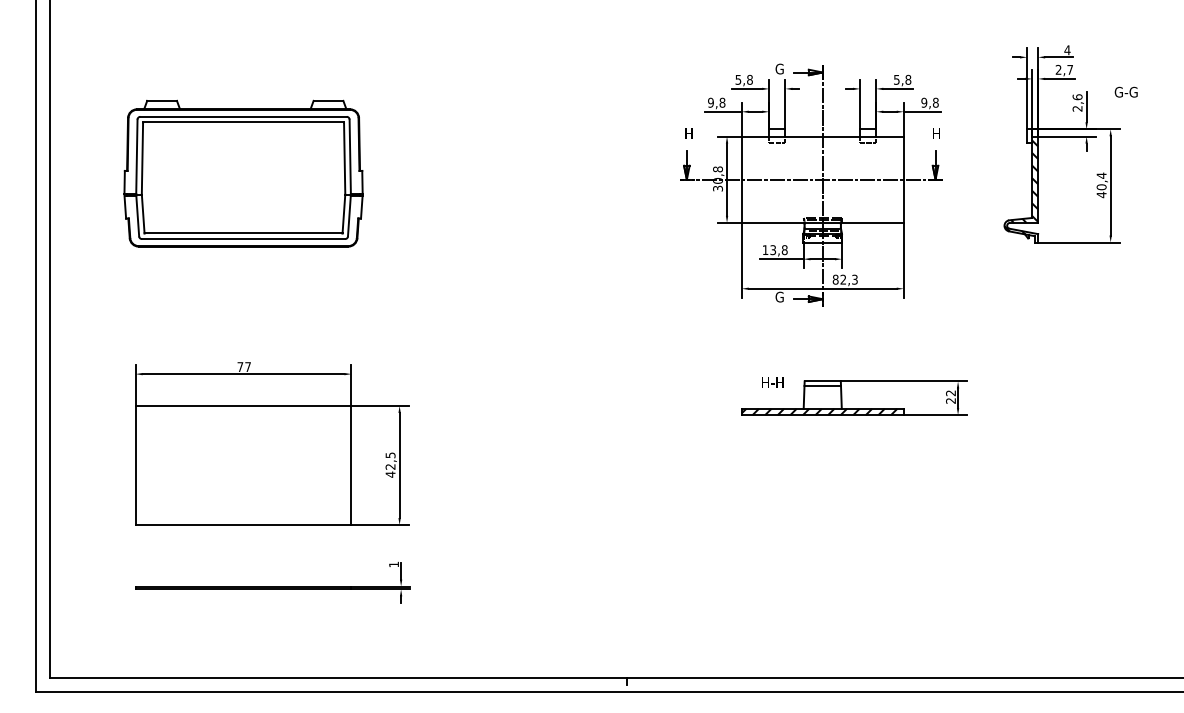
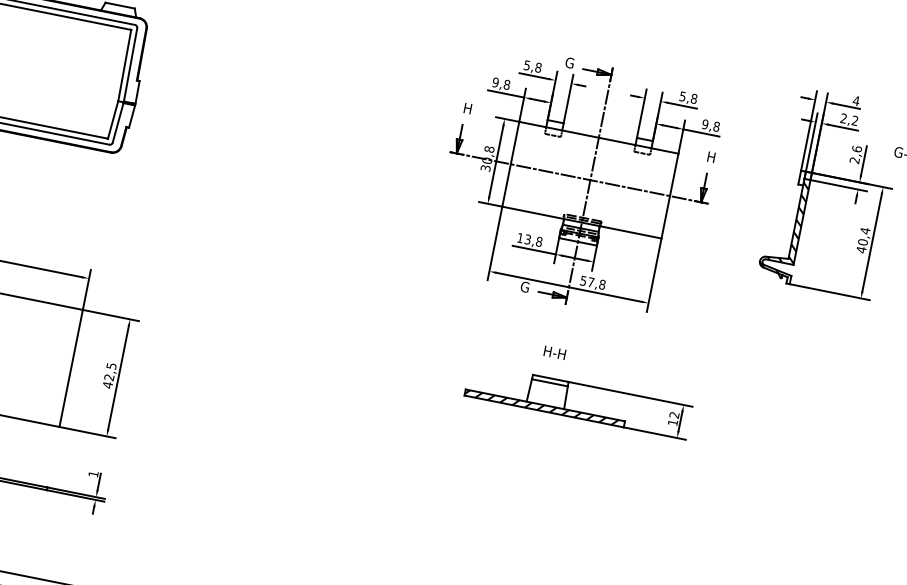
text: (1069, 69) -> (854, 120), 2,7 -> 2,2
text: (844, 279) -> (592, 282), 82,3 -> 57,8
text: (772, 382) -> (554, 352), moved
text: (950, 400) -> (672, 422), 22 -> 12

